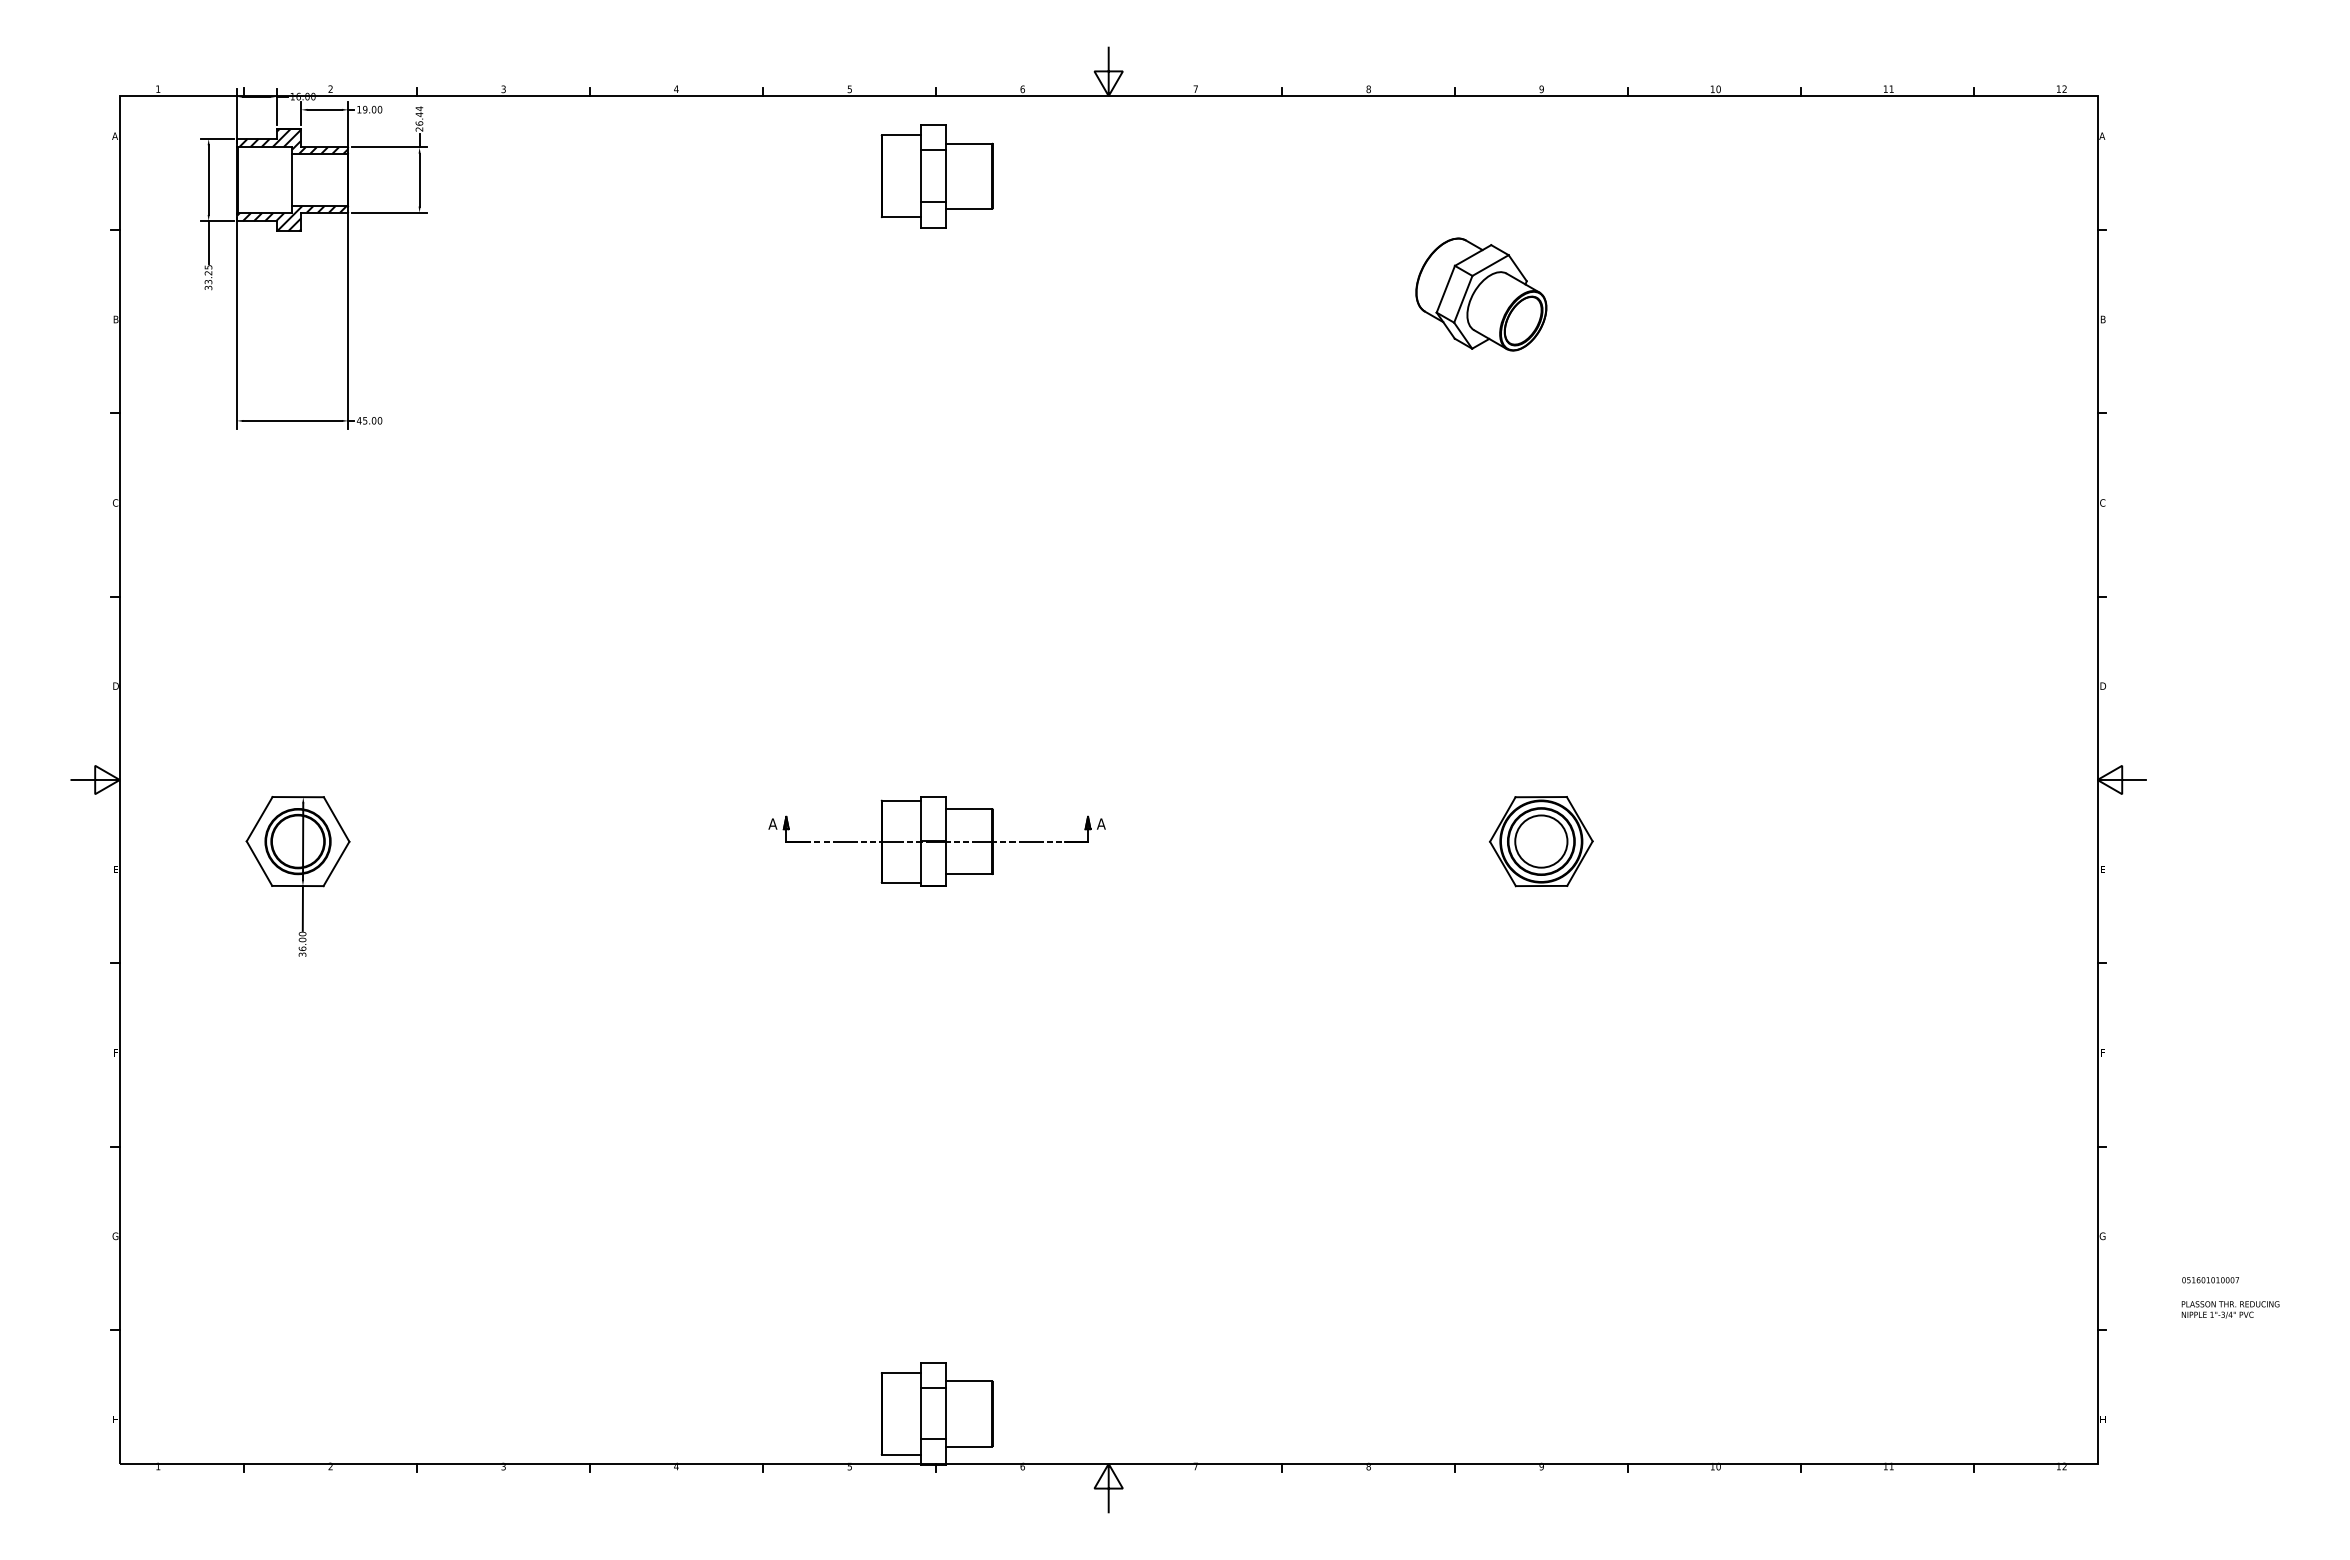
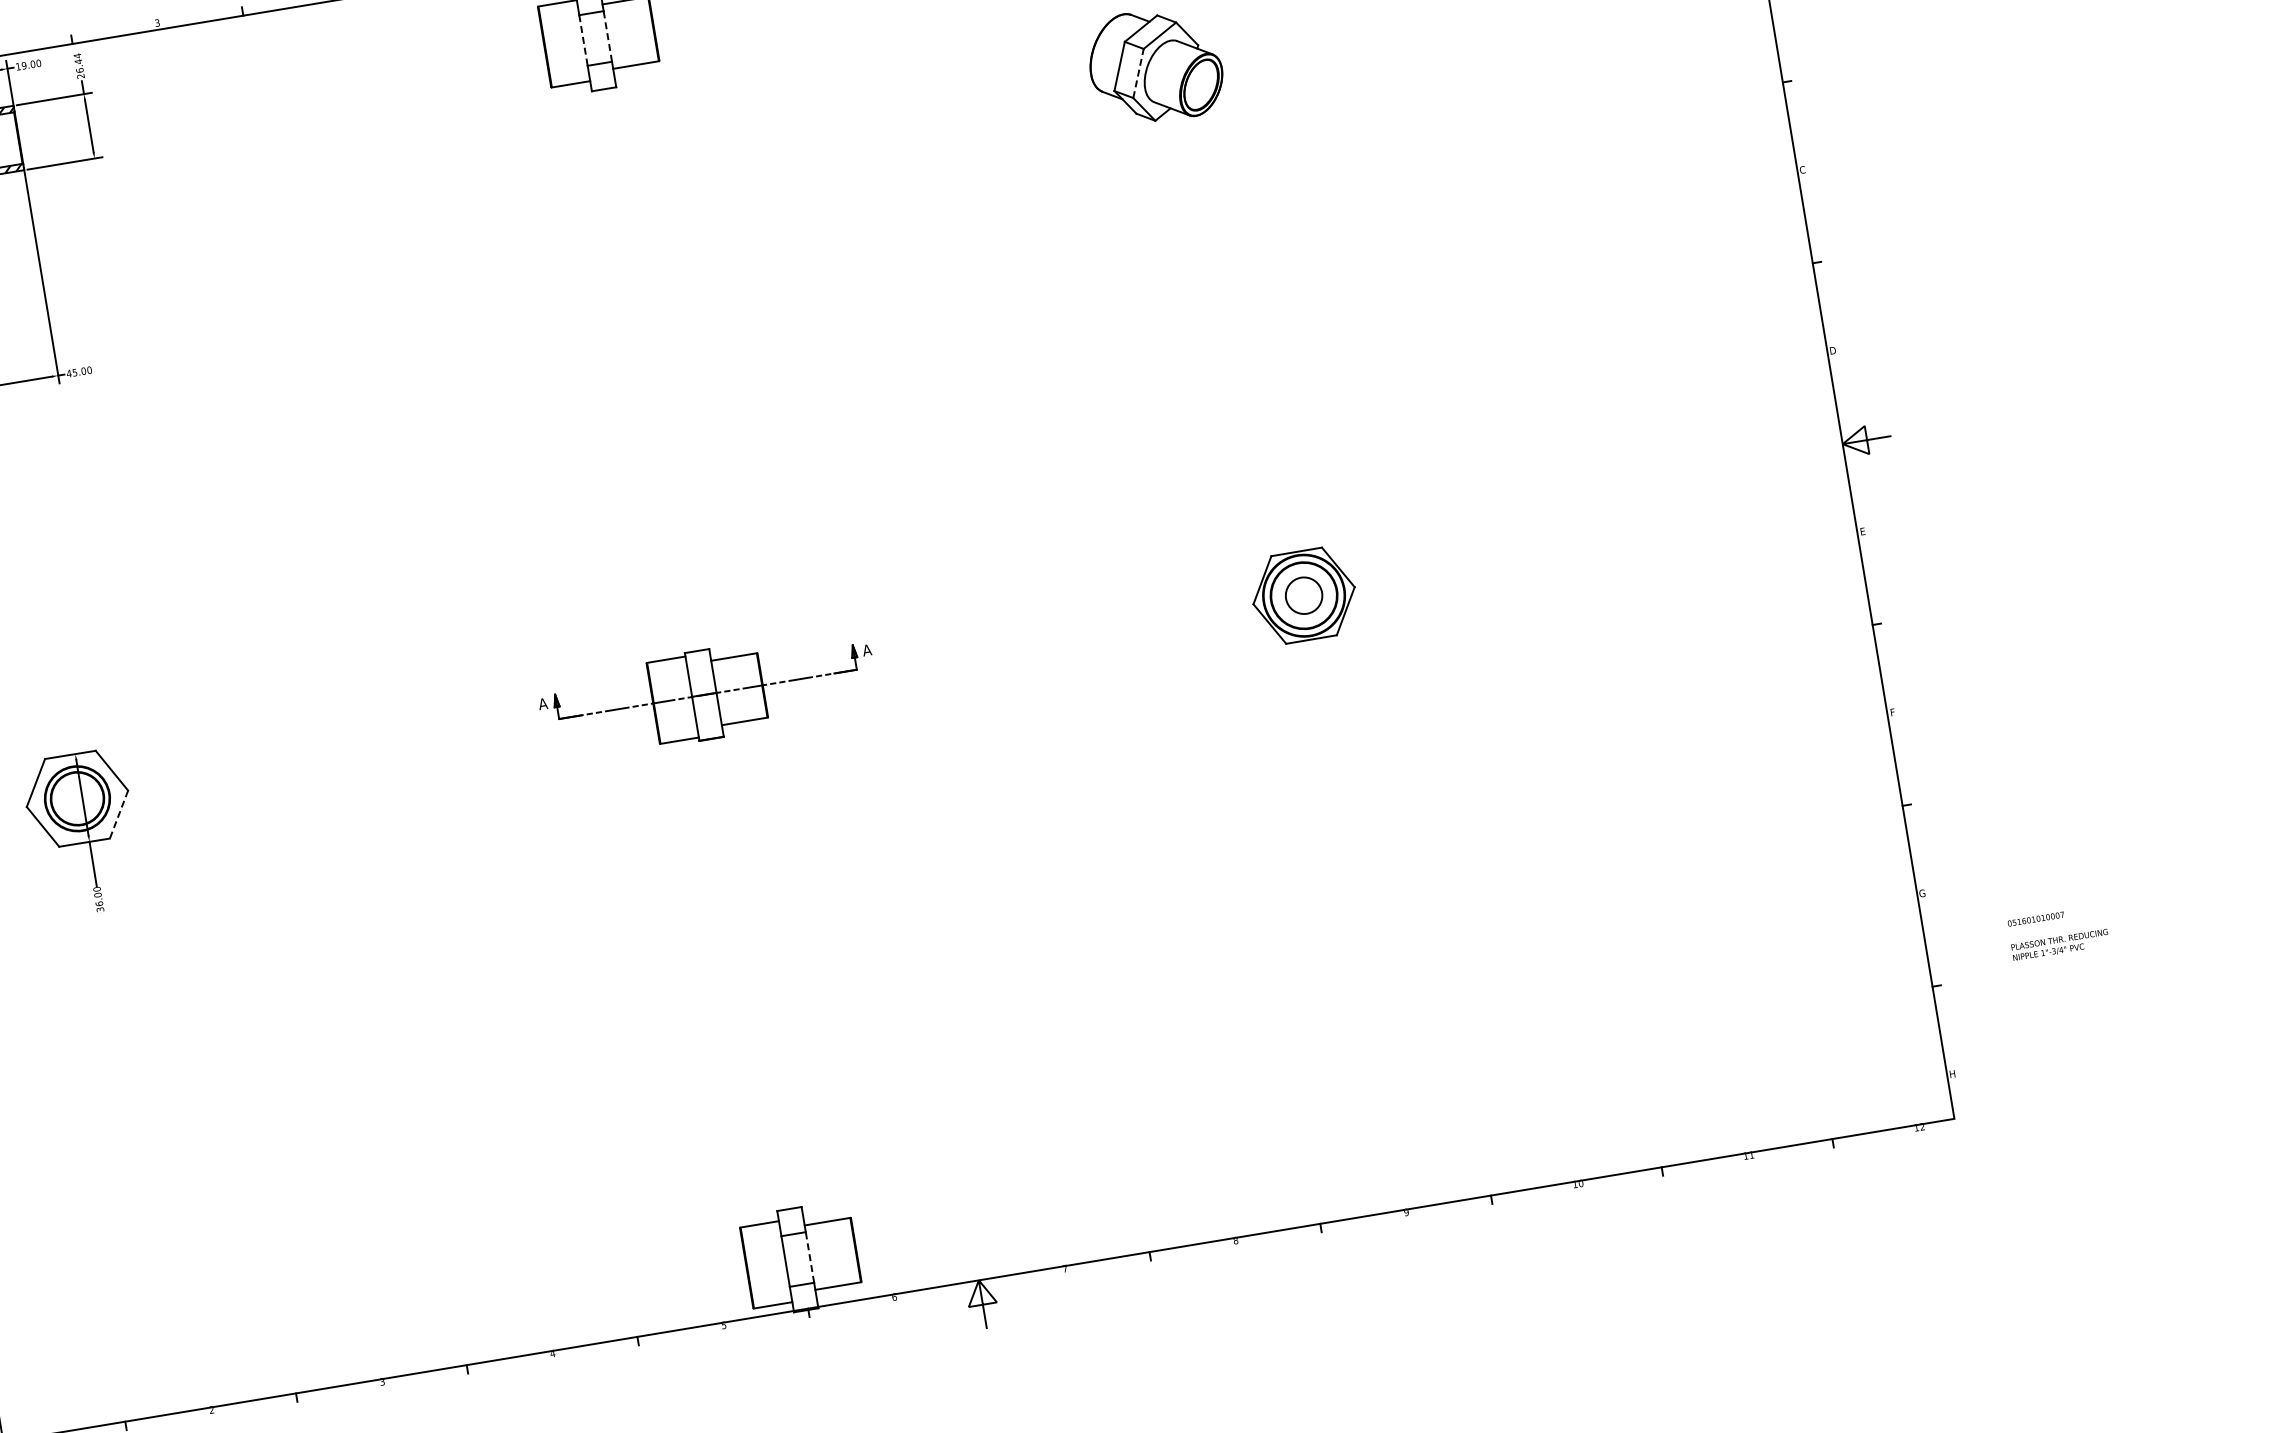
line: (921, 176) -> (583, 40), solid -> dashed
line: (945, 176) -> (607, 36), solid -> dashed
line: (1463, 298) -> (1138, 72), solid -> dashed
circle: (1541, 841) -> (1304, 595), size x0.7
line: (336, 863) -> (118, 814), solid -> dashed
line: (945, 1413) -> (809, 1257), solid -> dashed

